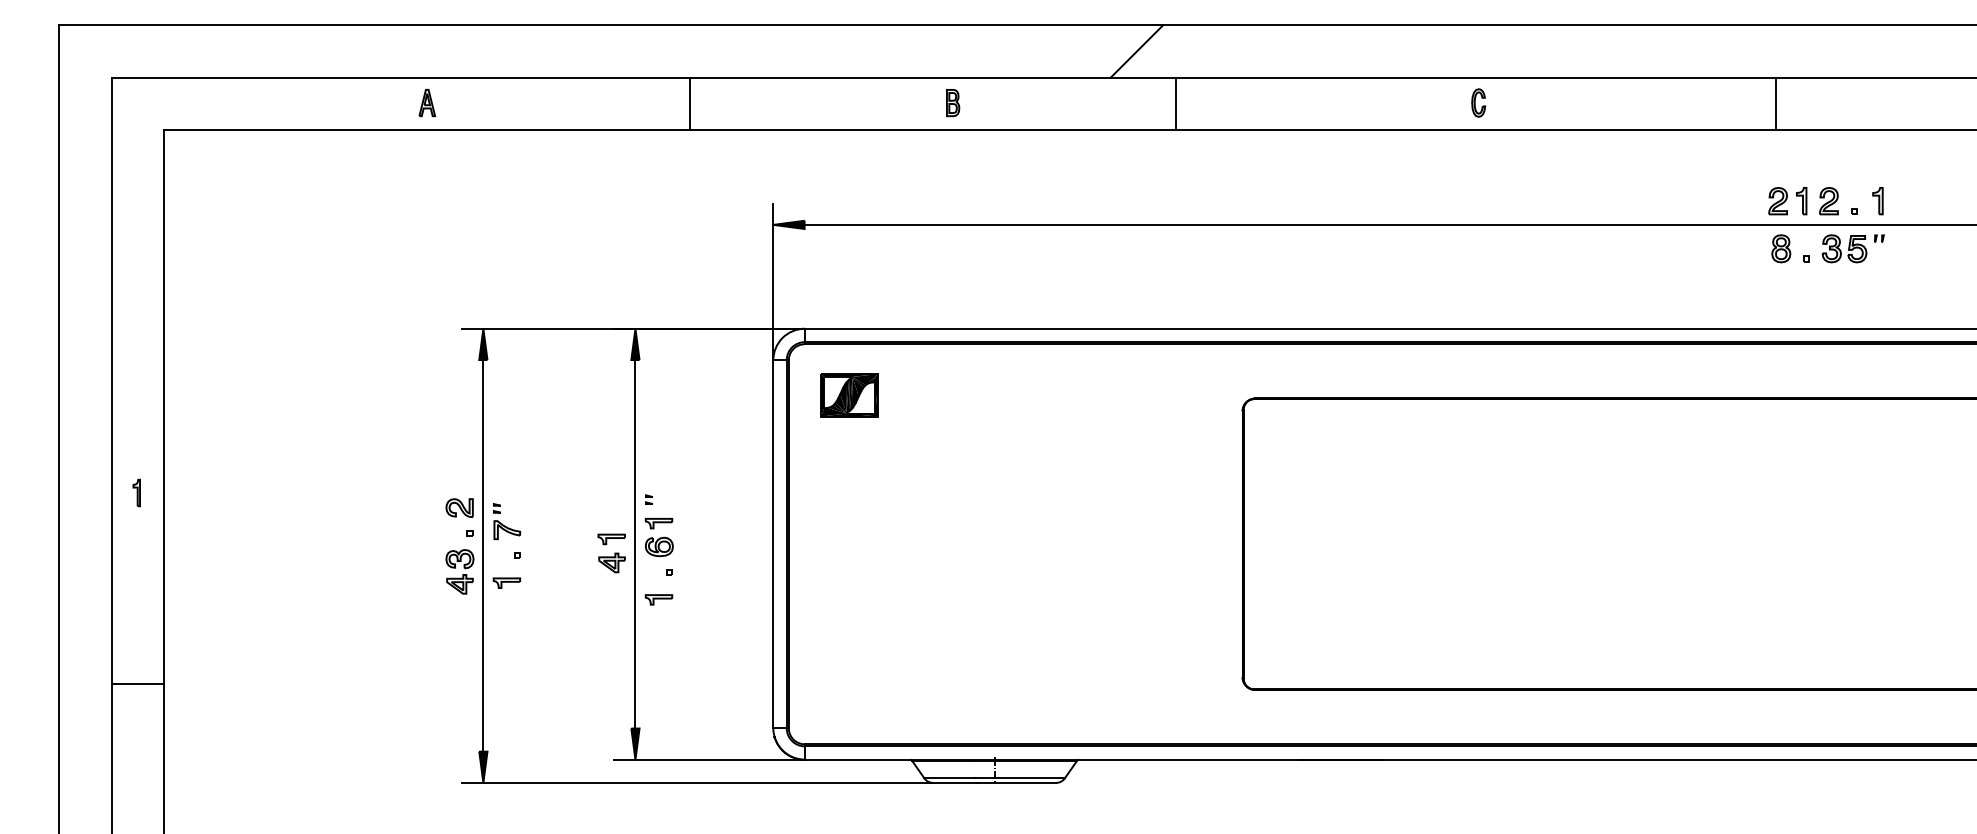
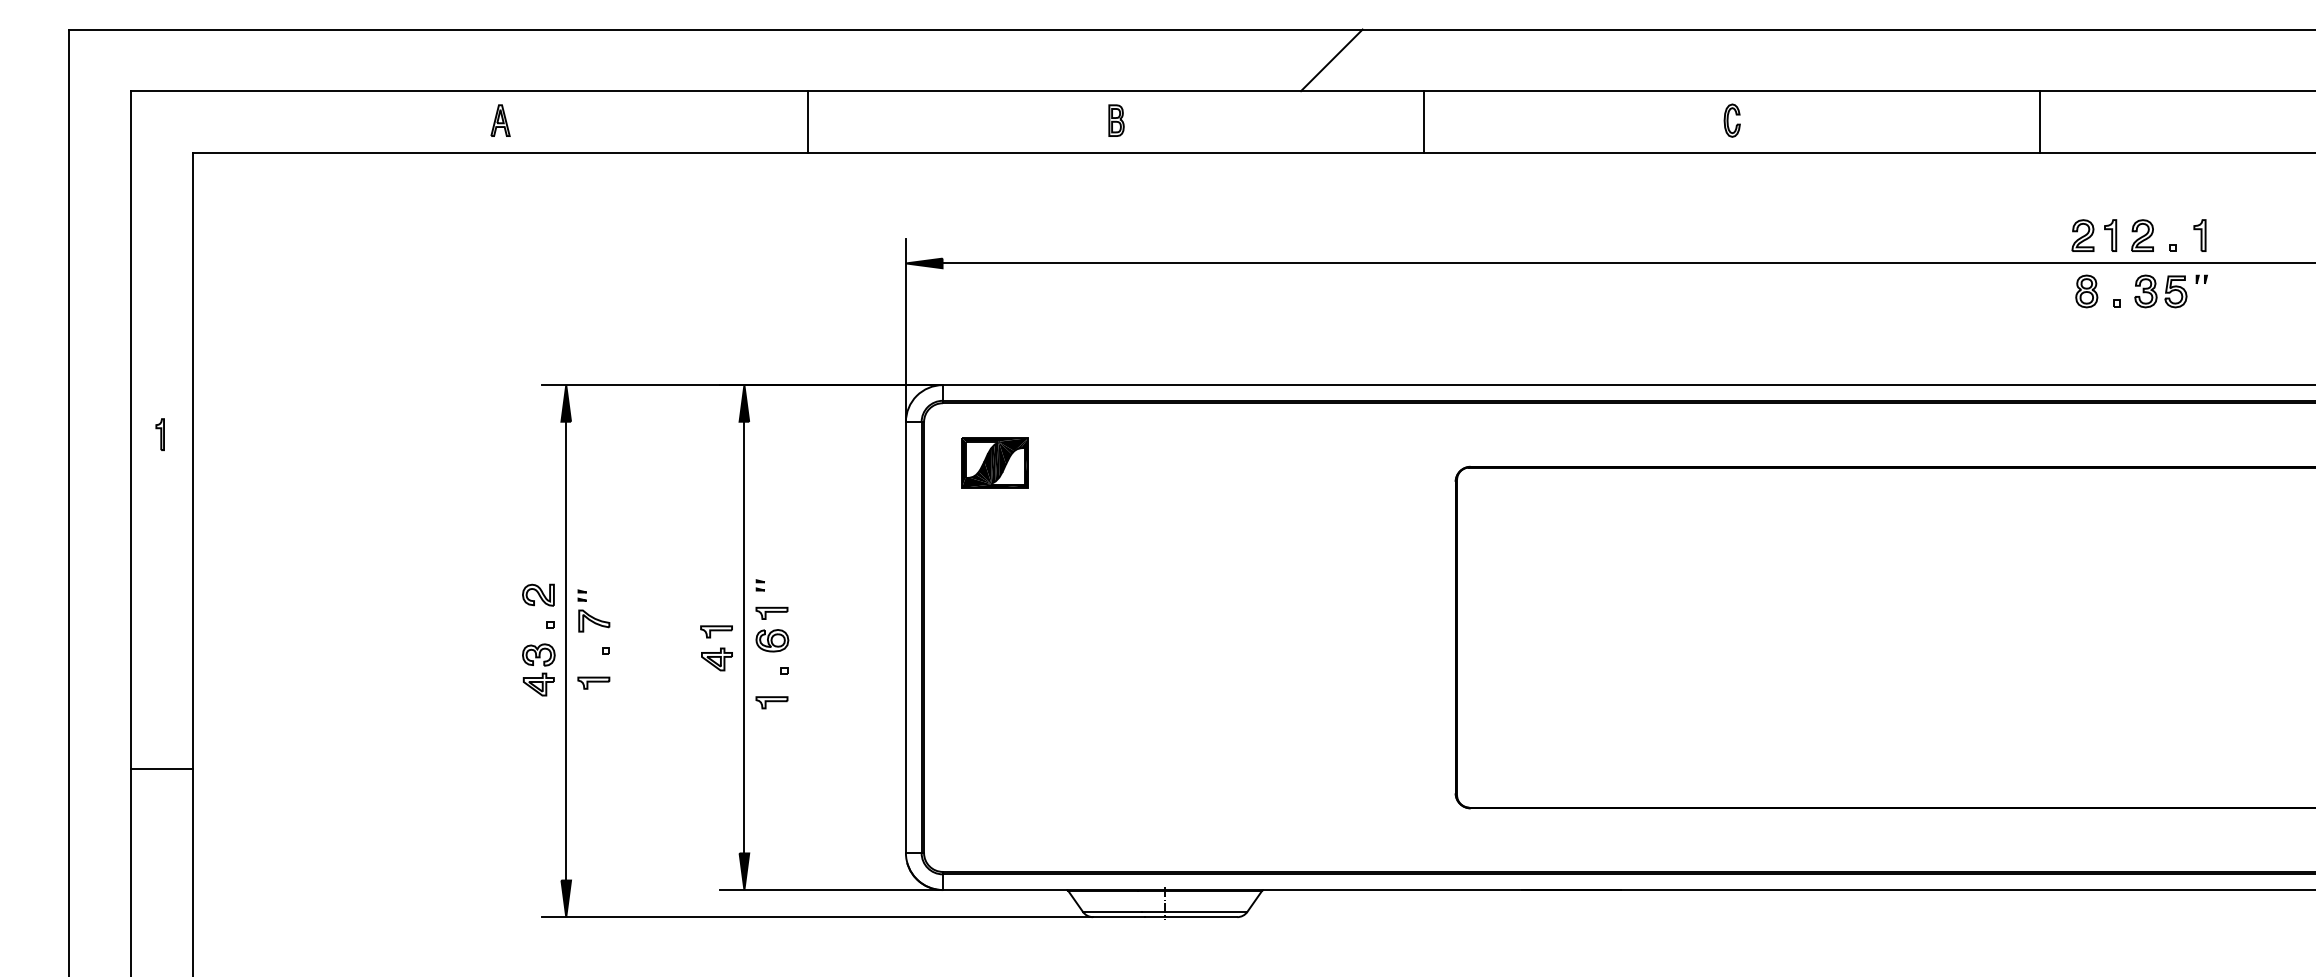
line: (1175, 103) -> (1423, 121), moved
line: (1776, 103) -> (2040, 121), moved
part: (136, 492) -> (159, 434), moved
line: (137, 684) -> (161, 769), moved

